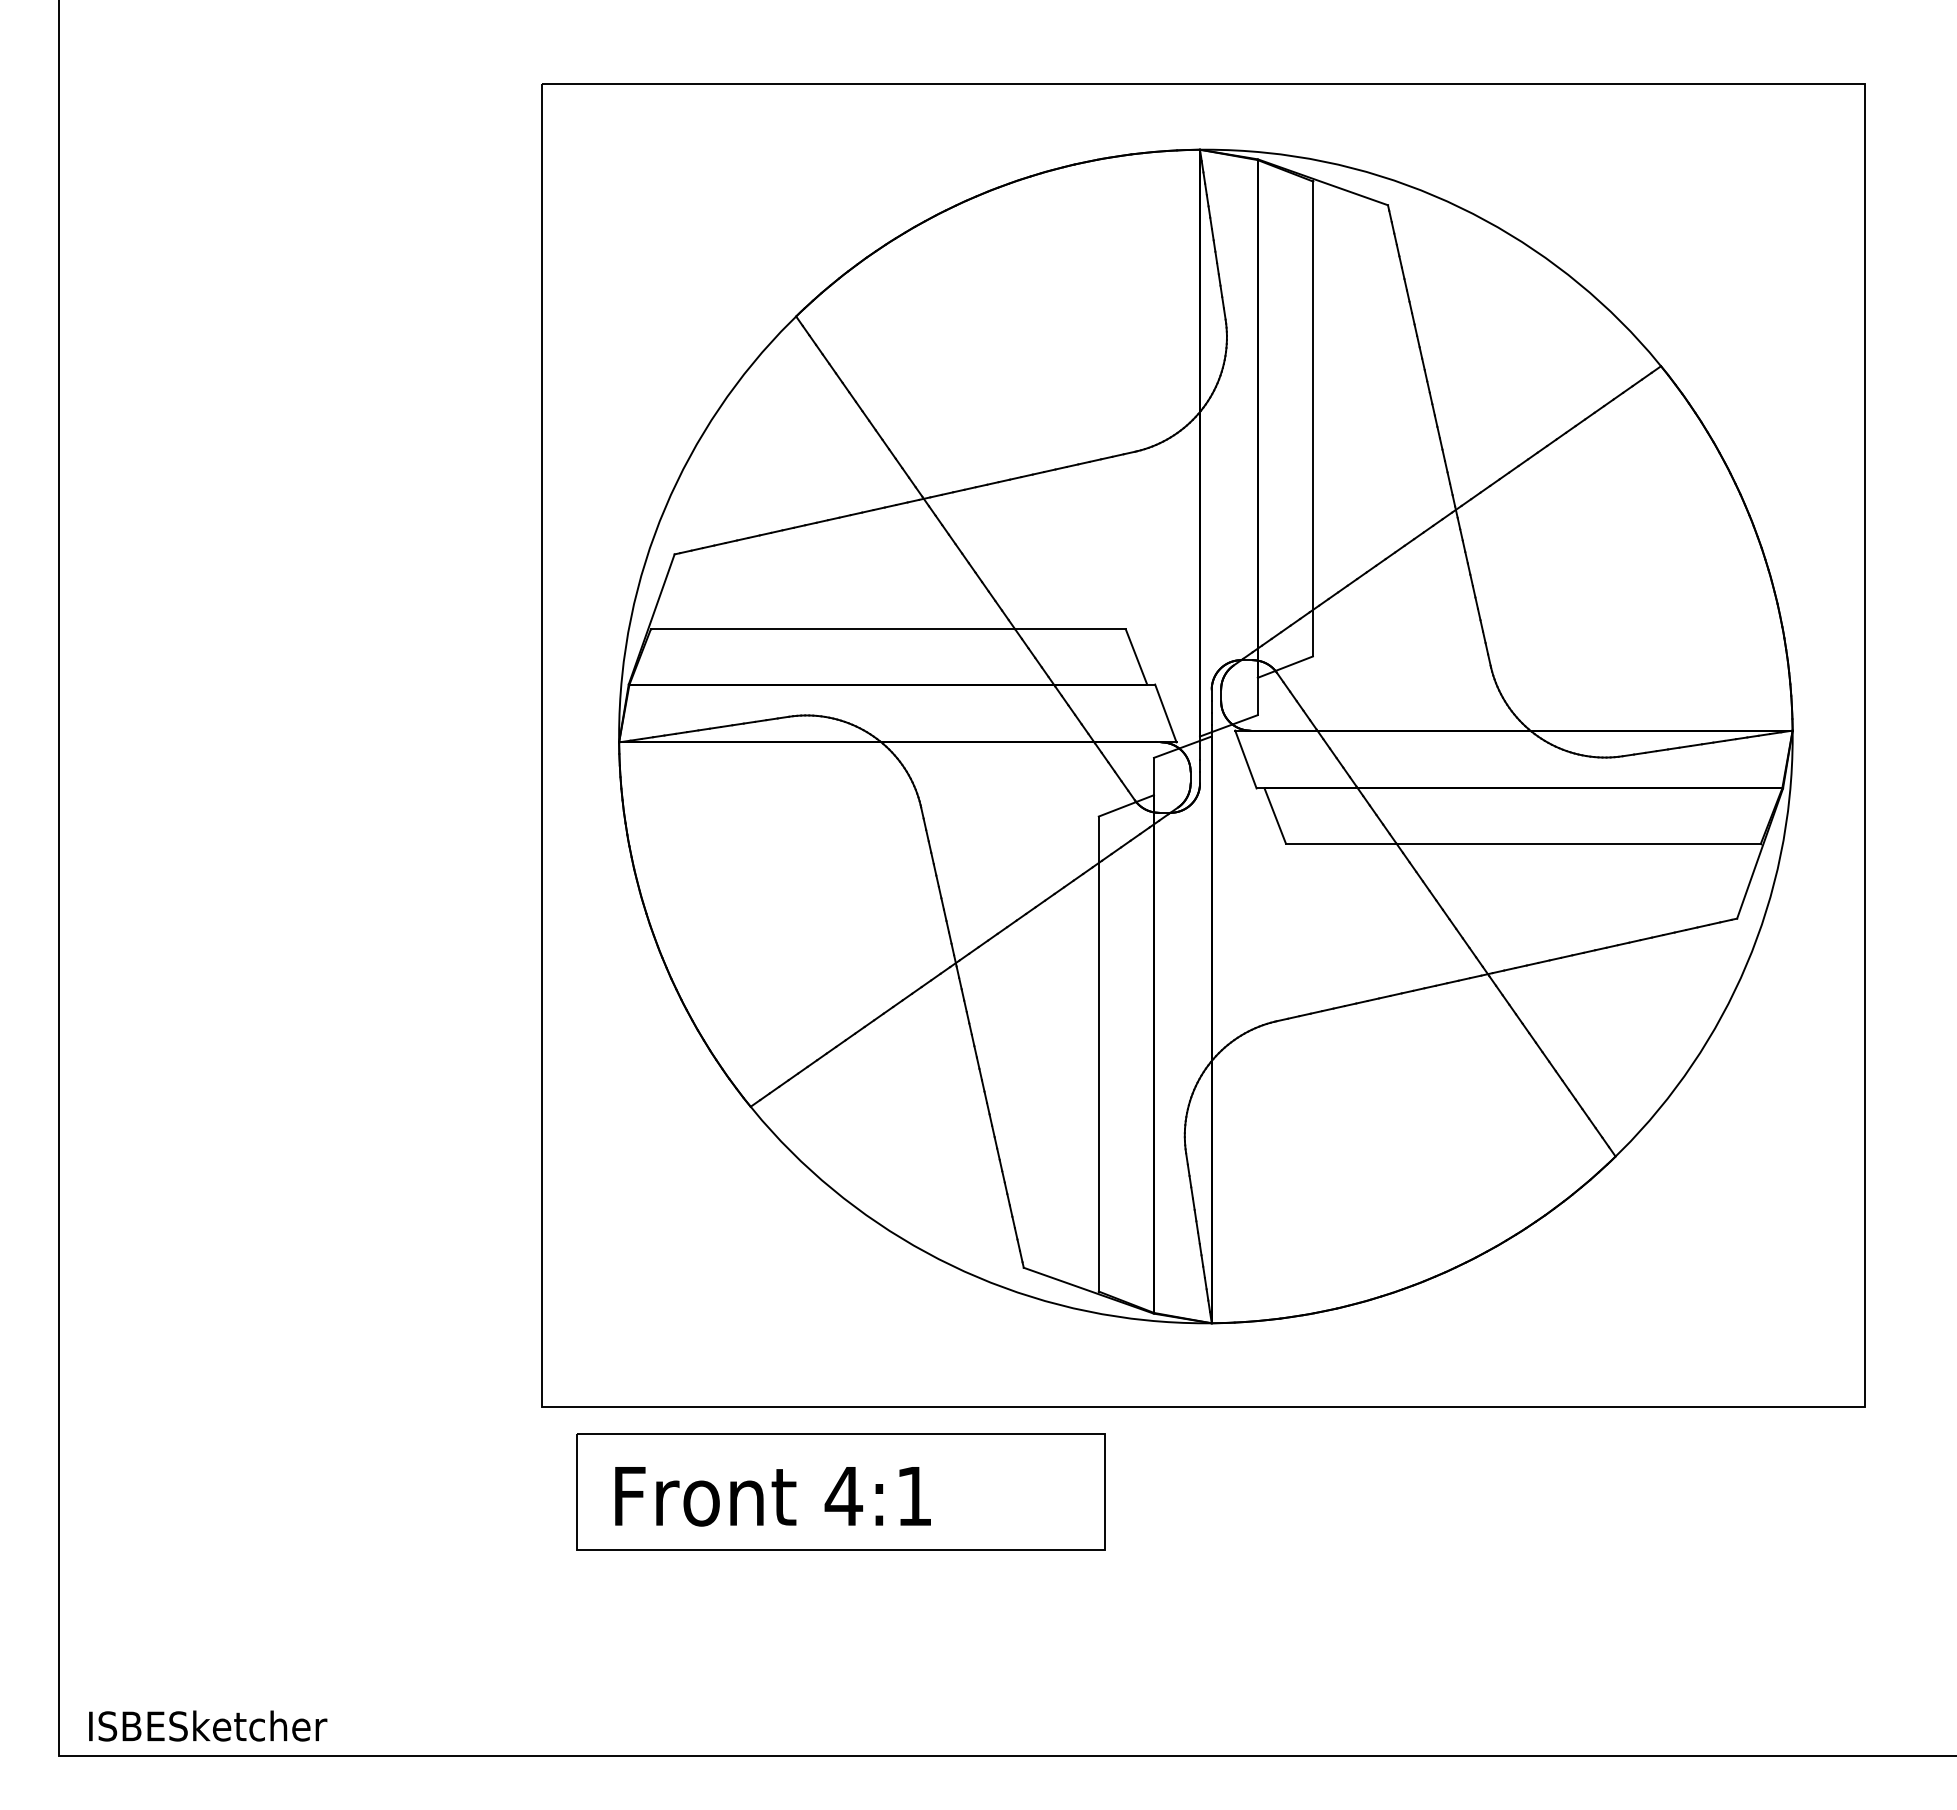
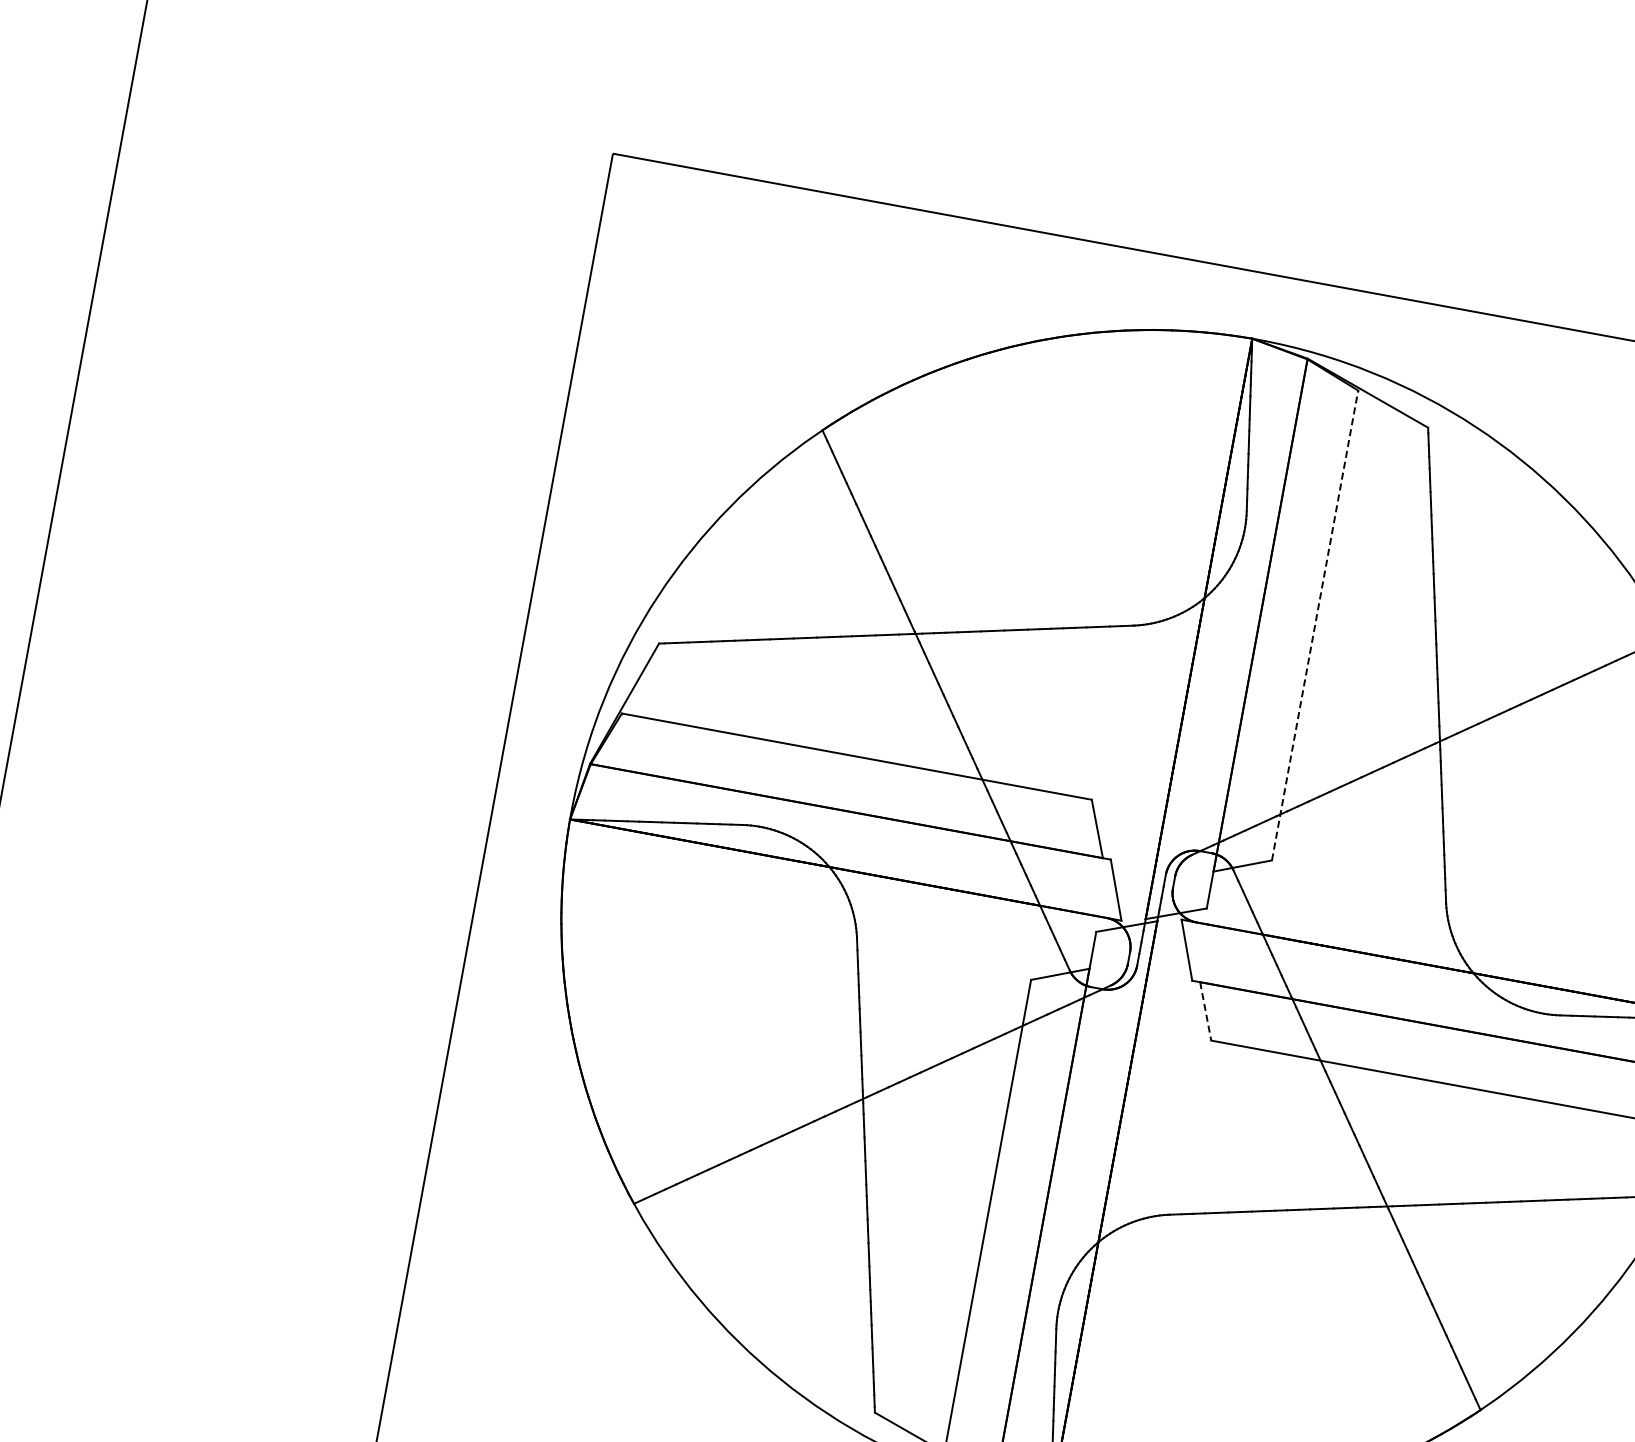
line: (1312, 418) -> (1314, 624), solid -> dashed
line: (1275, 816) -> (1205, 1011), solid -> dashed

